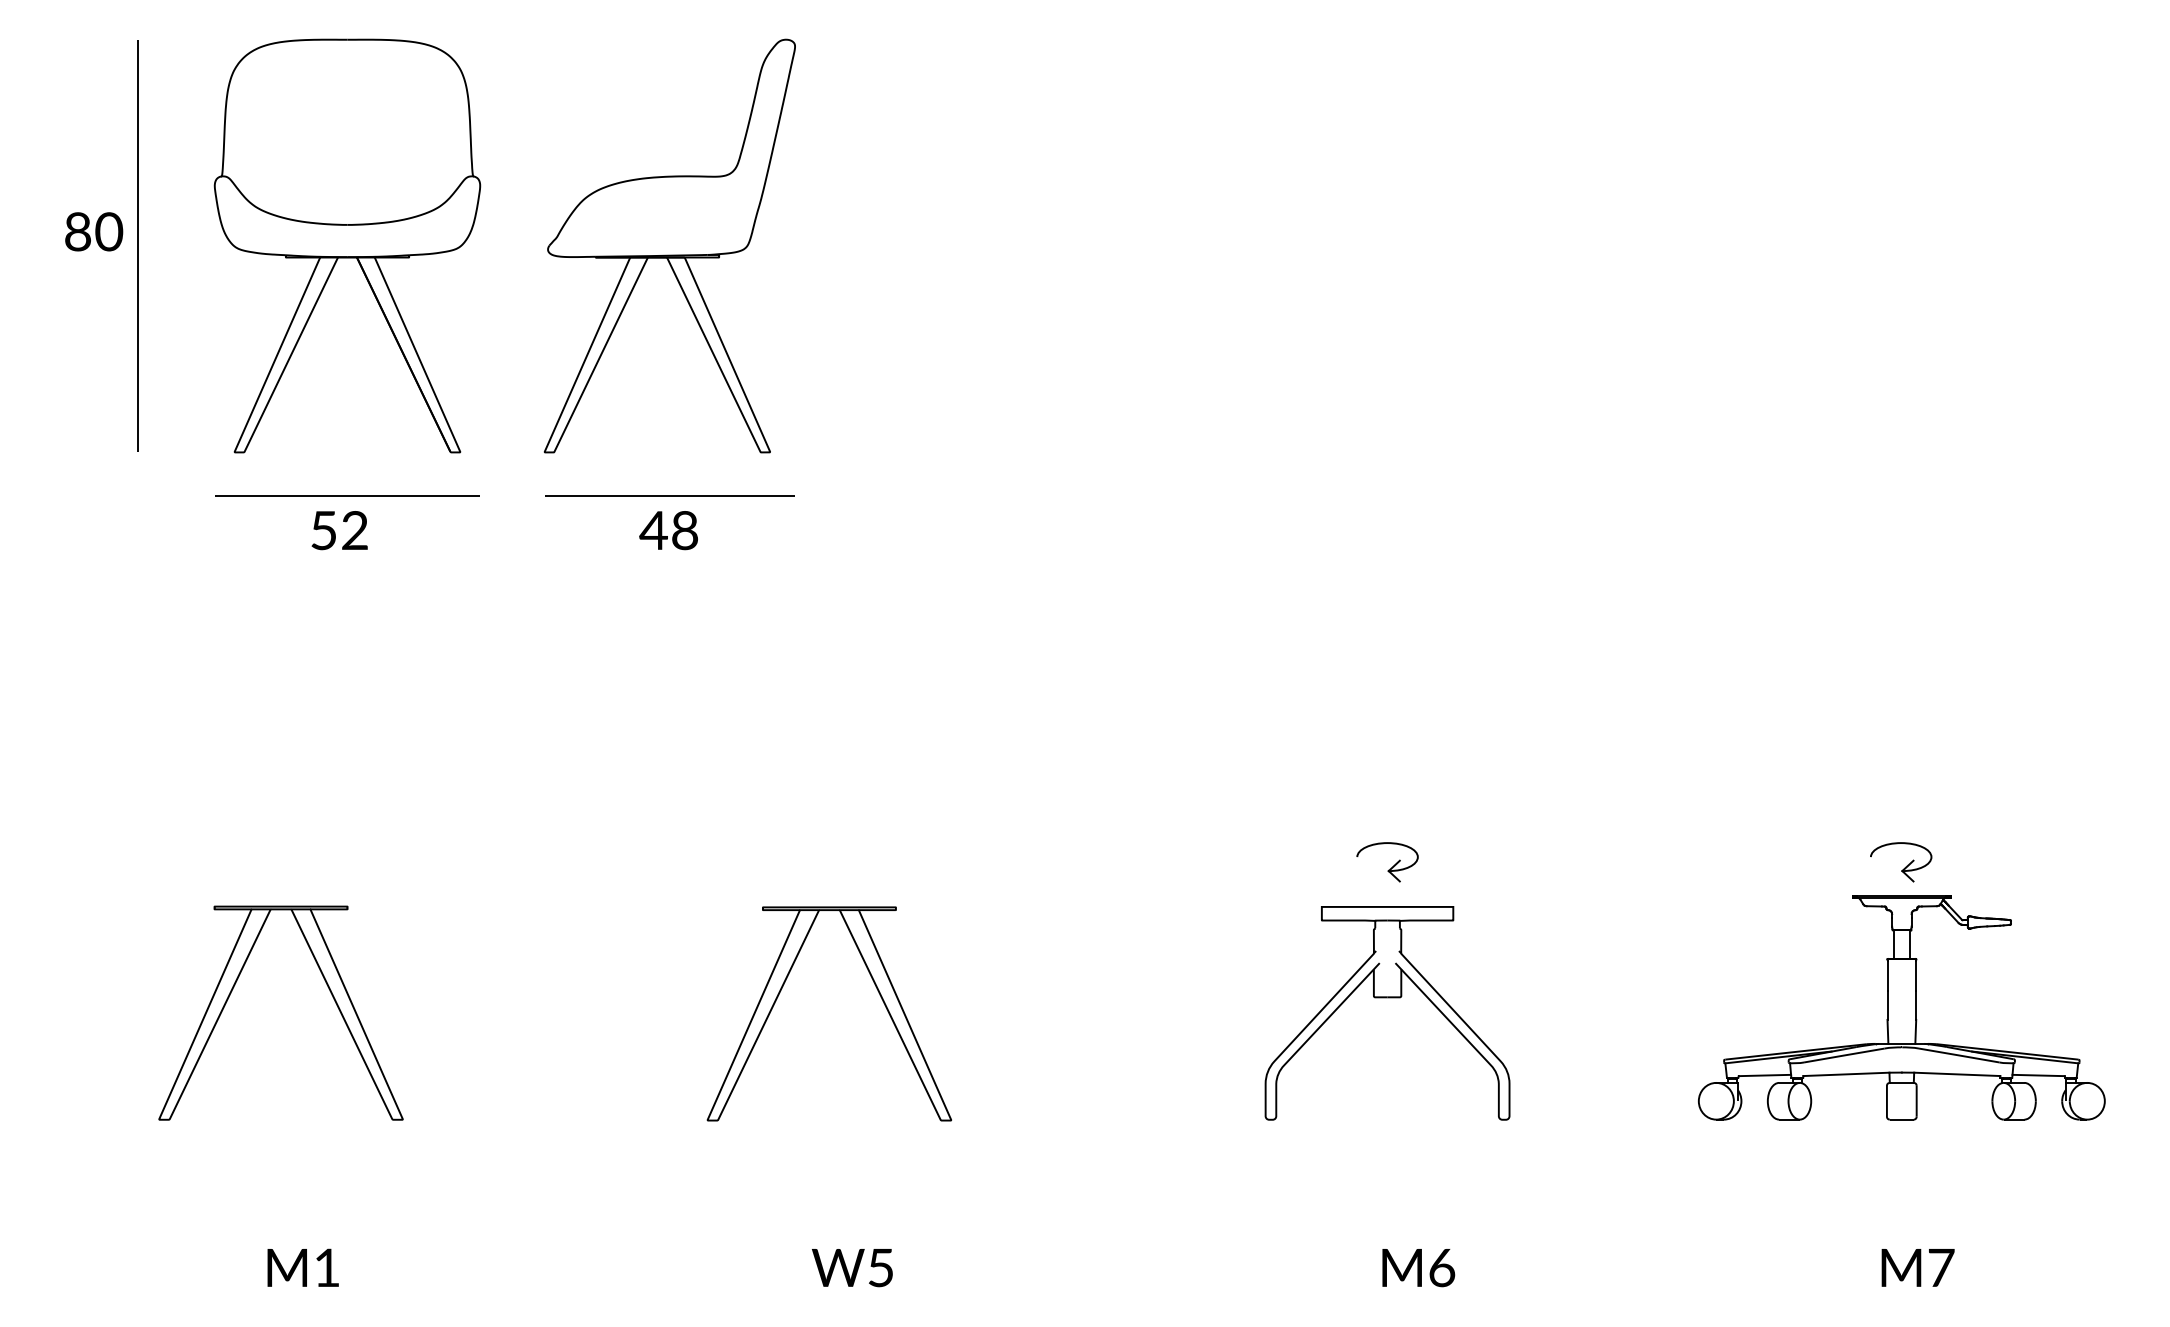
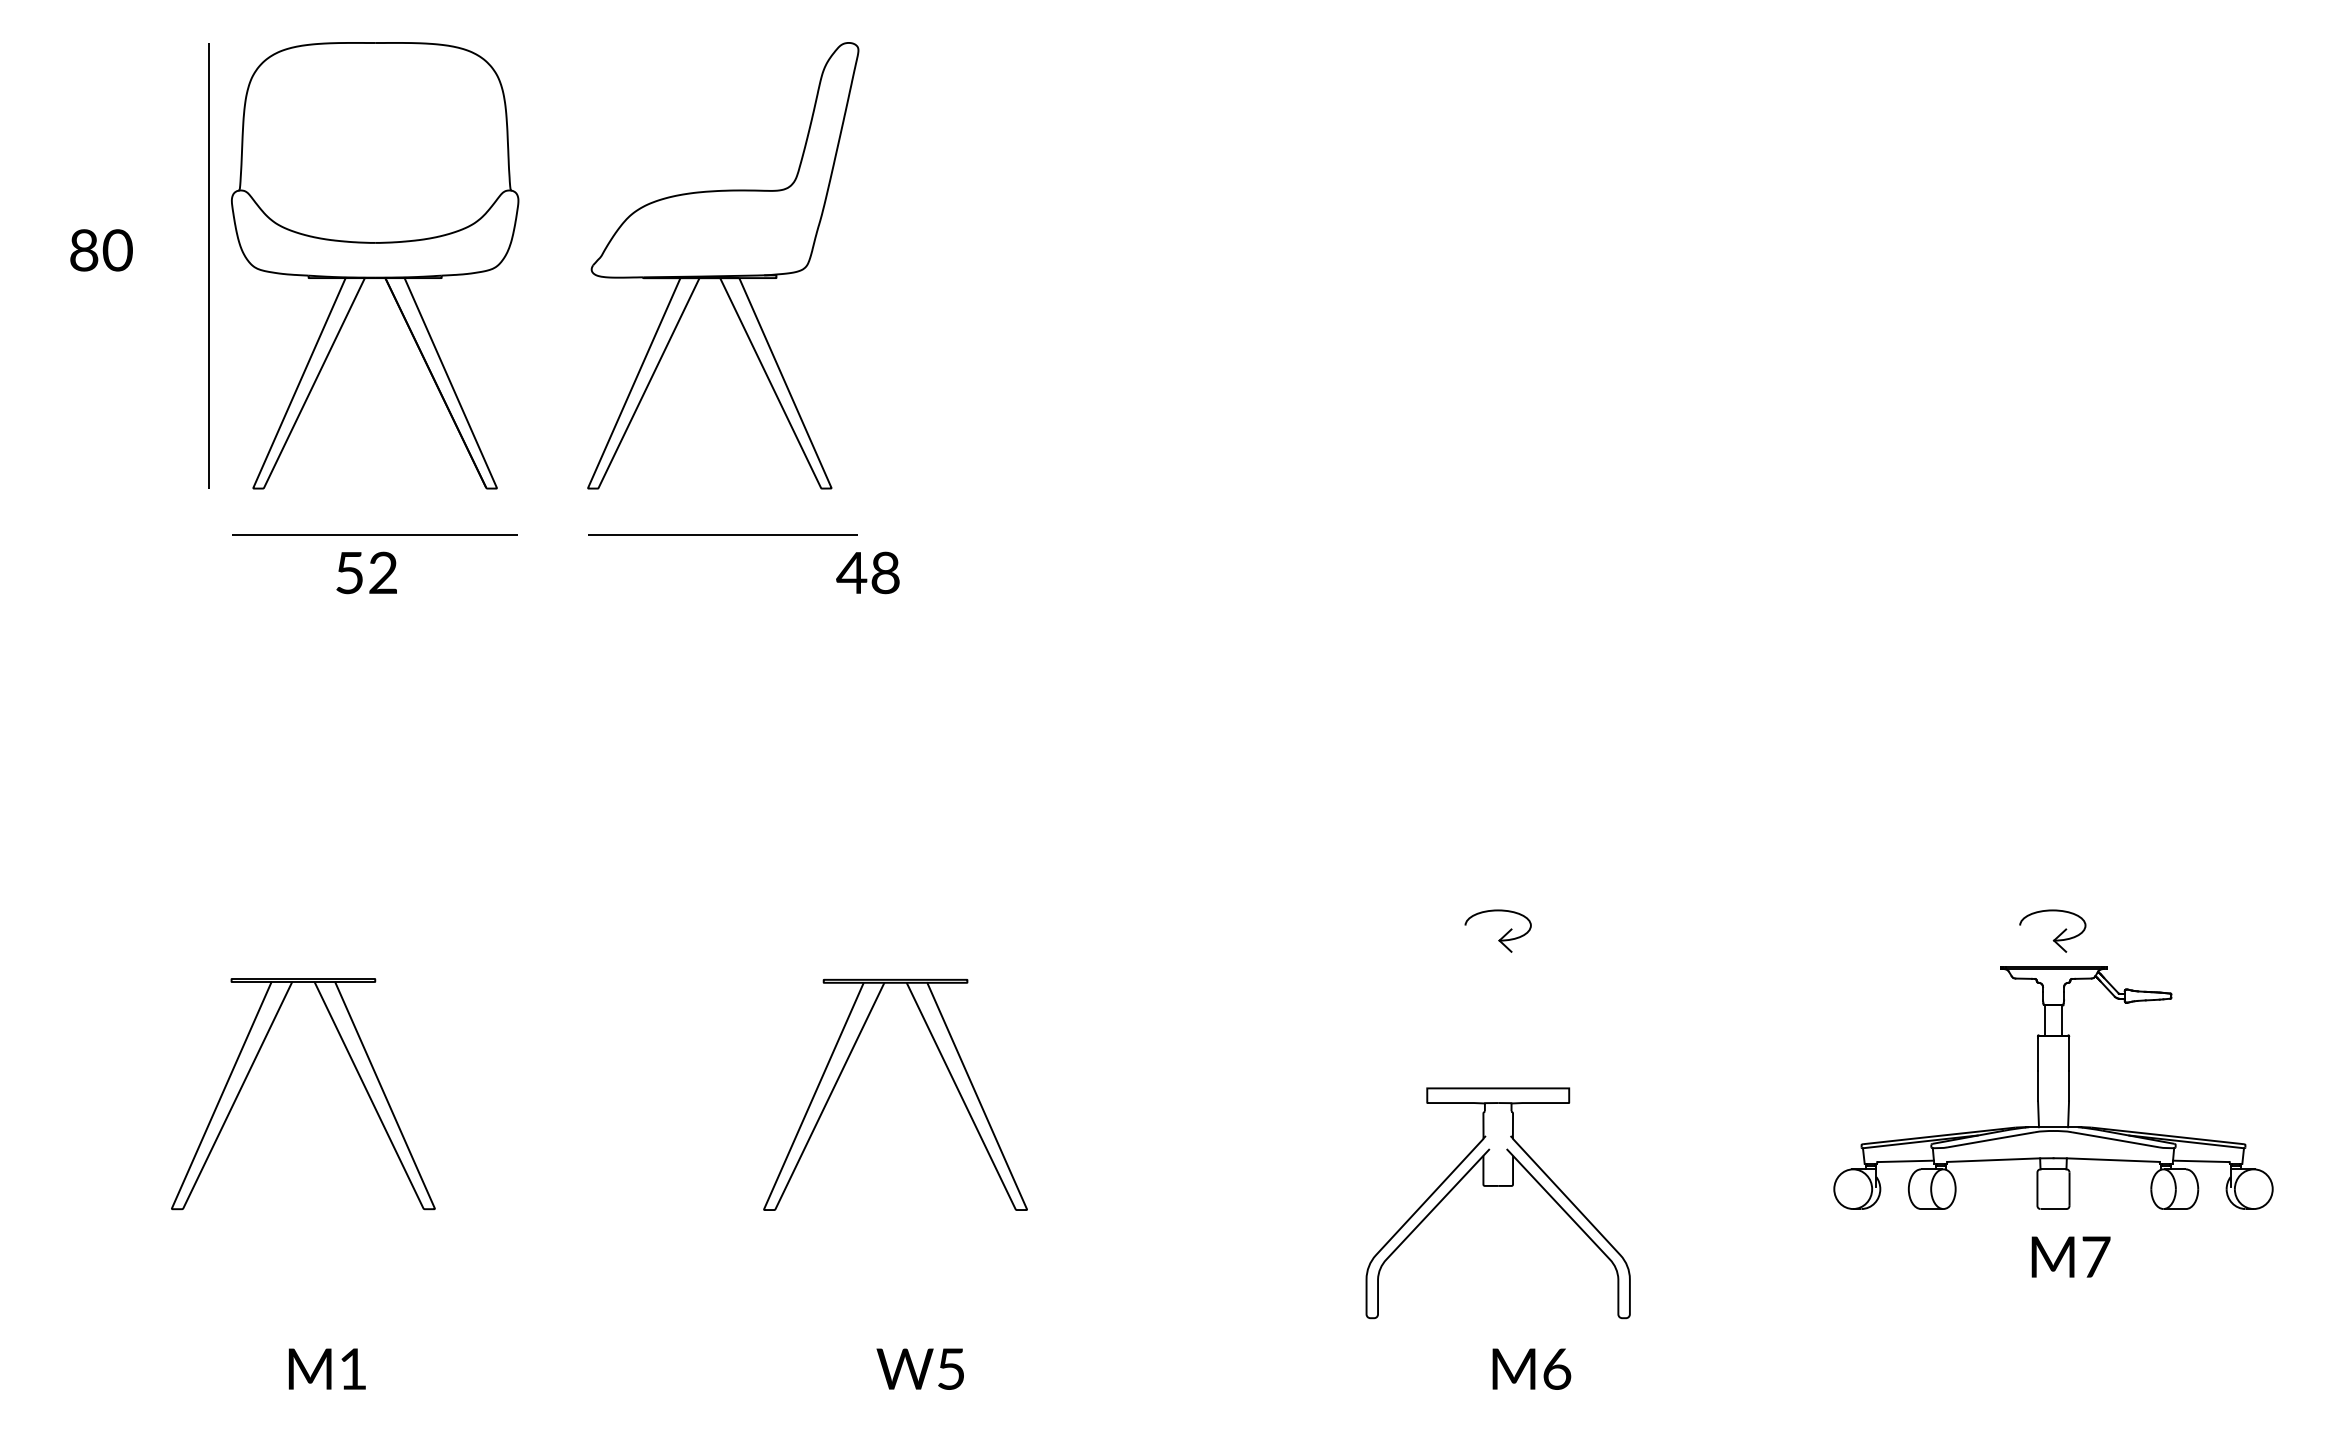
line: (137, 245) -> (208, 265), moved
text: (668, 530) -> (867, 572), moved
part: (1386, 997) -> (1497, 1186), moved
text: (1917, 1267) -> (2070, 1256), moved

